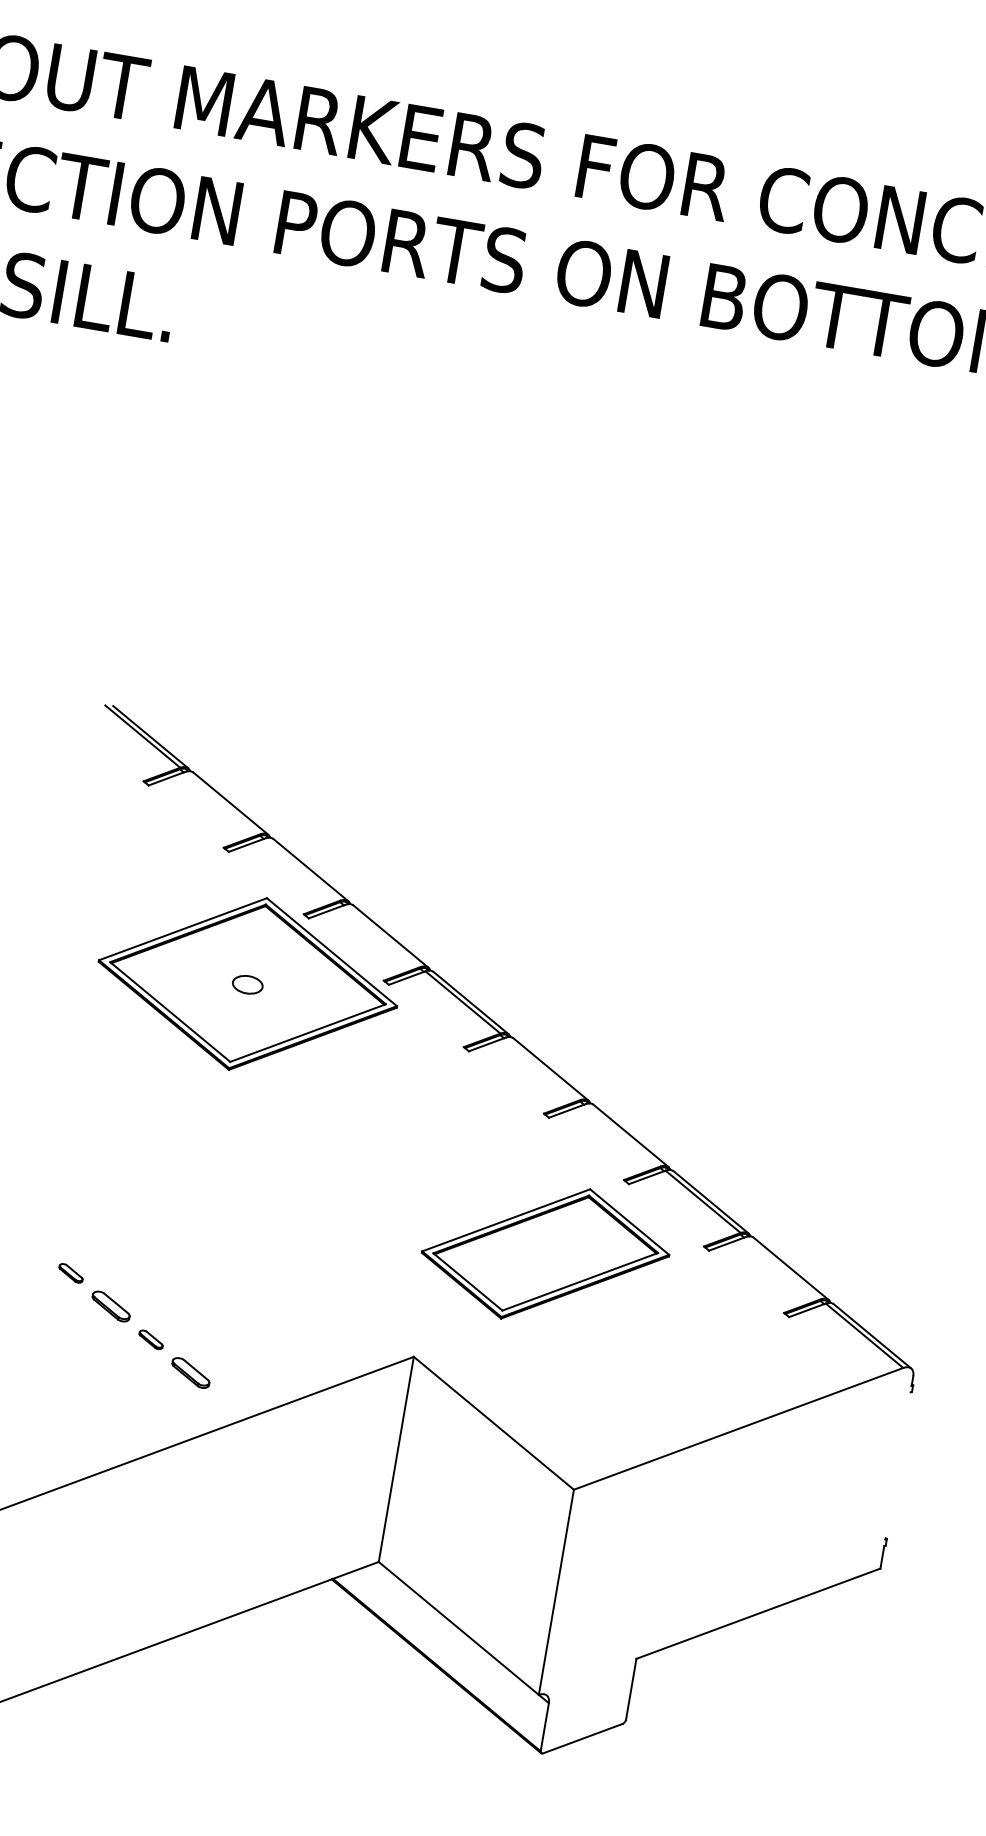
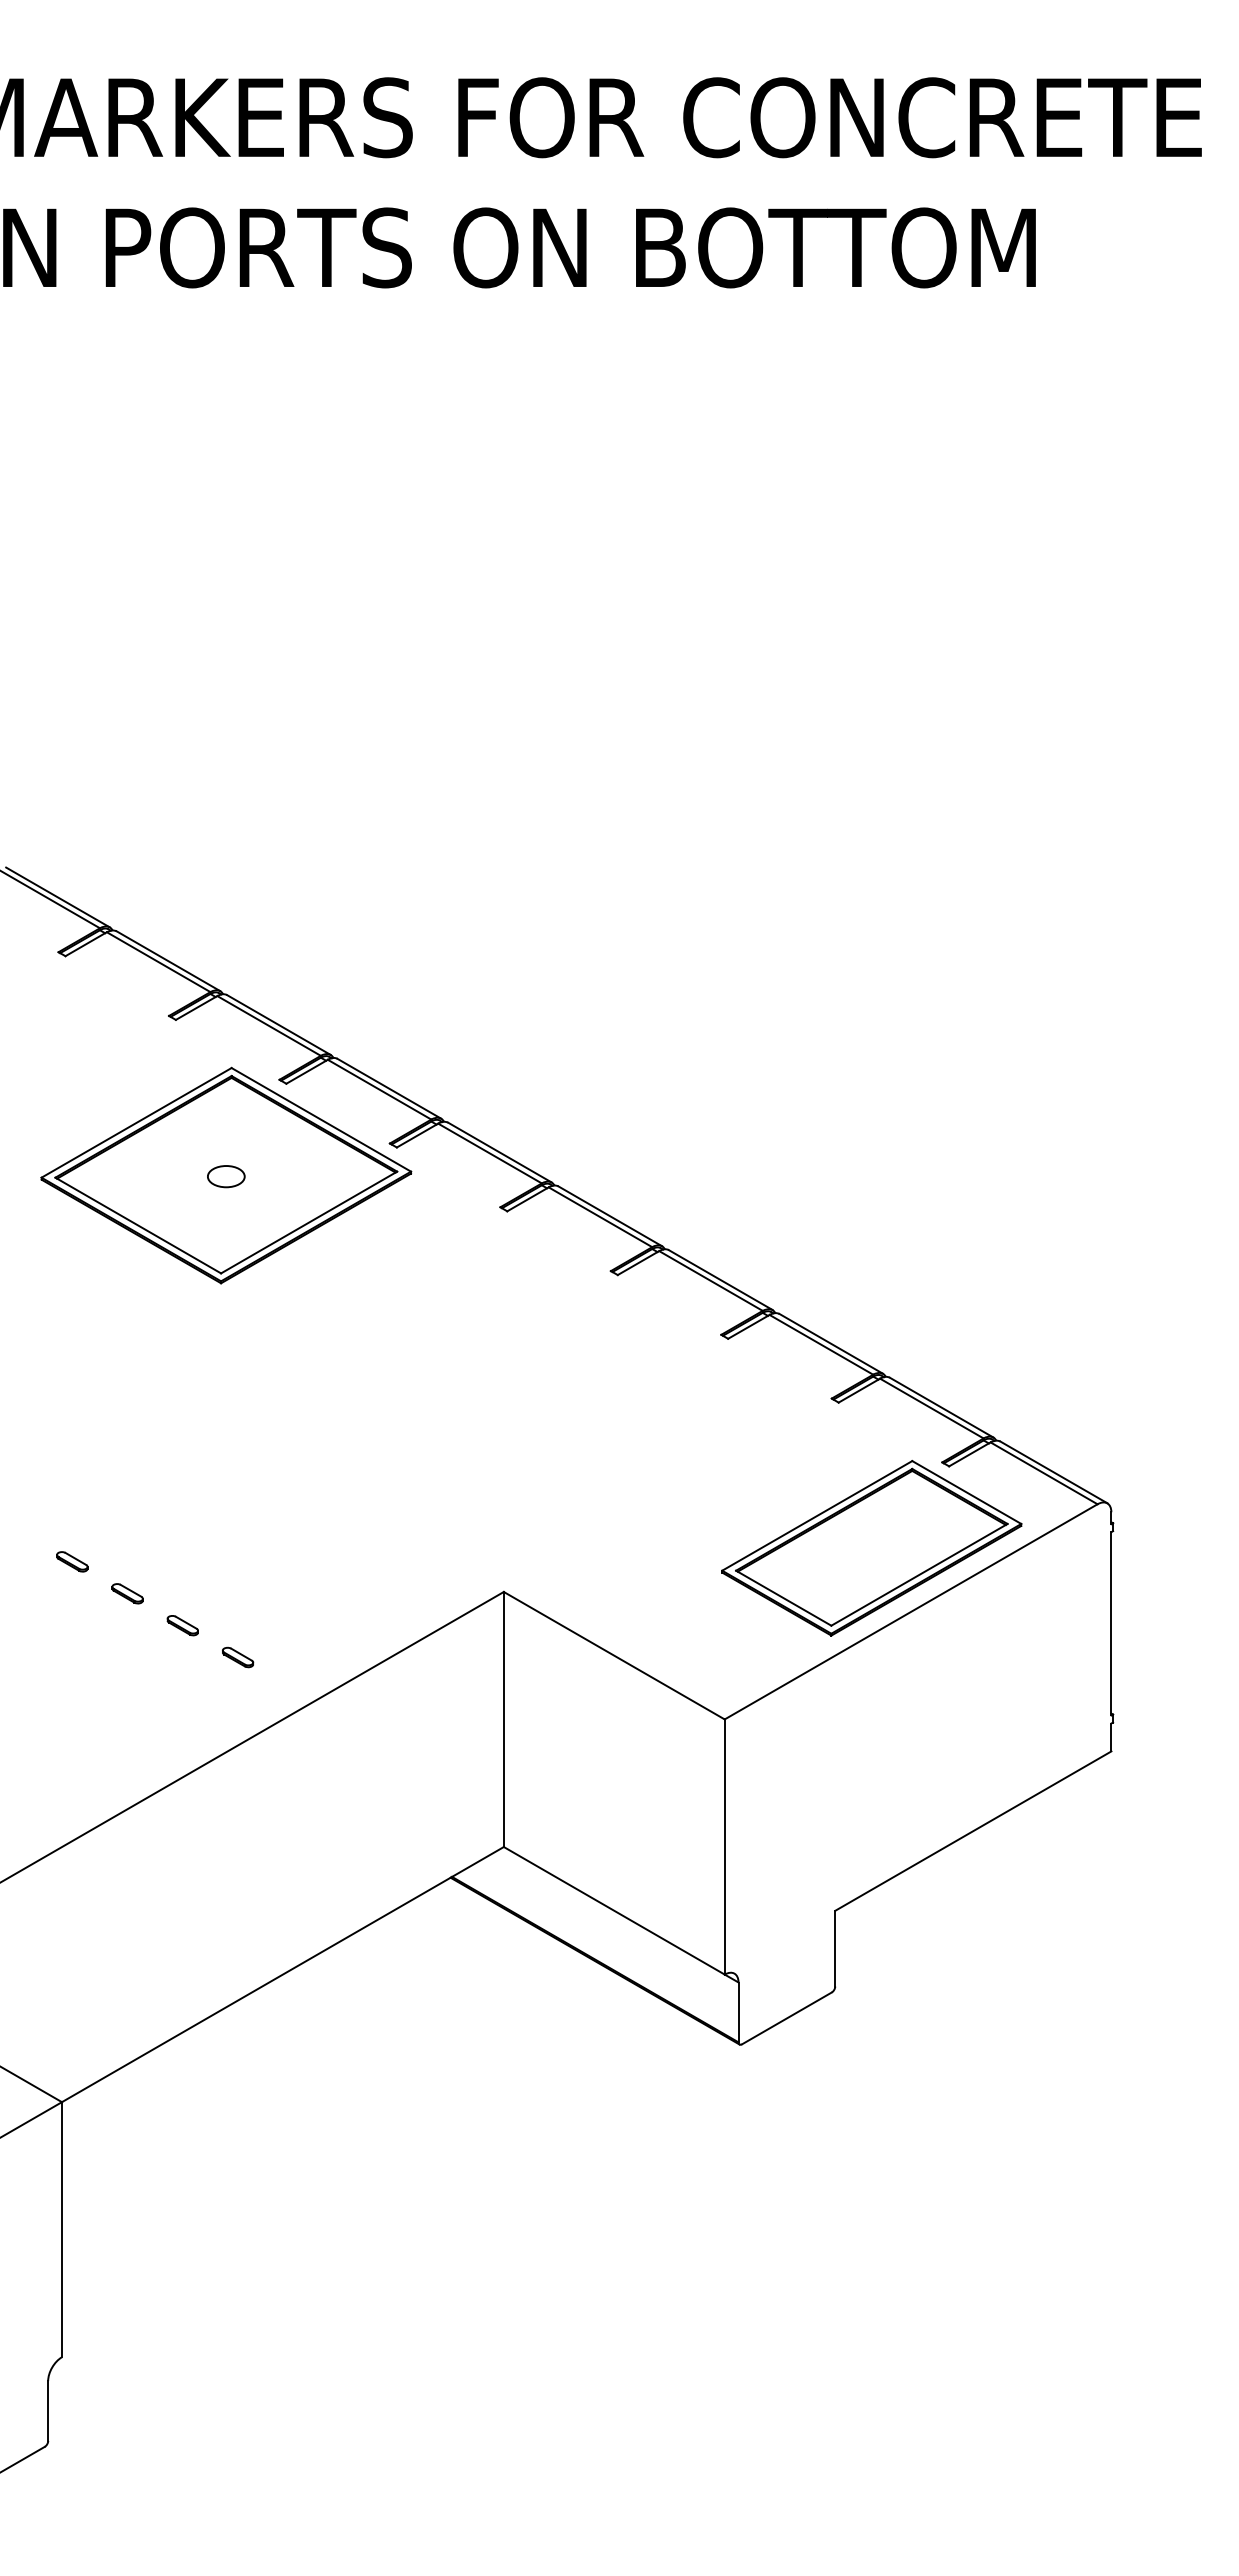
line: (222, 803) -> (158, 962), added
line: (302, 869) -> (268, 1025), added
line: (382, 935) -> (379, 1089), added
line: (543, 1069) -> (600, 1217), added
line: (622, 1134) -> (710, 1280), added
part: (545, 1254) -> (871, 1548), moved
line: (782, 1268) -> (931, 1408), added
part: (111, 1306) -> (127, 1593), size x0.62
part: (191, 1373) -> (238, 1657), size x0.62
line: (898, 1465) -> (1111, 1623), added

